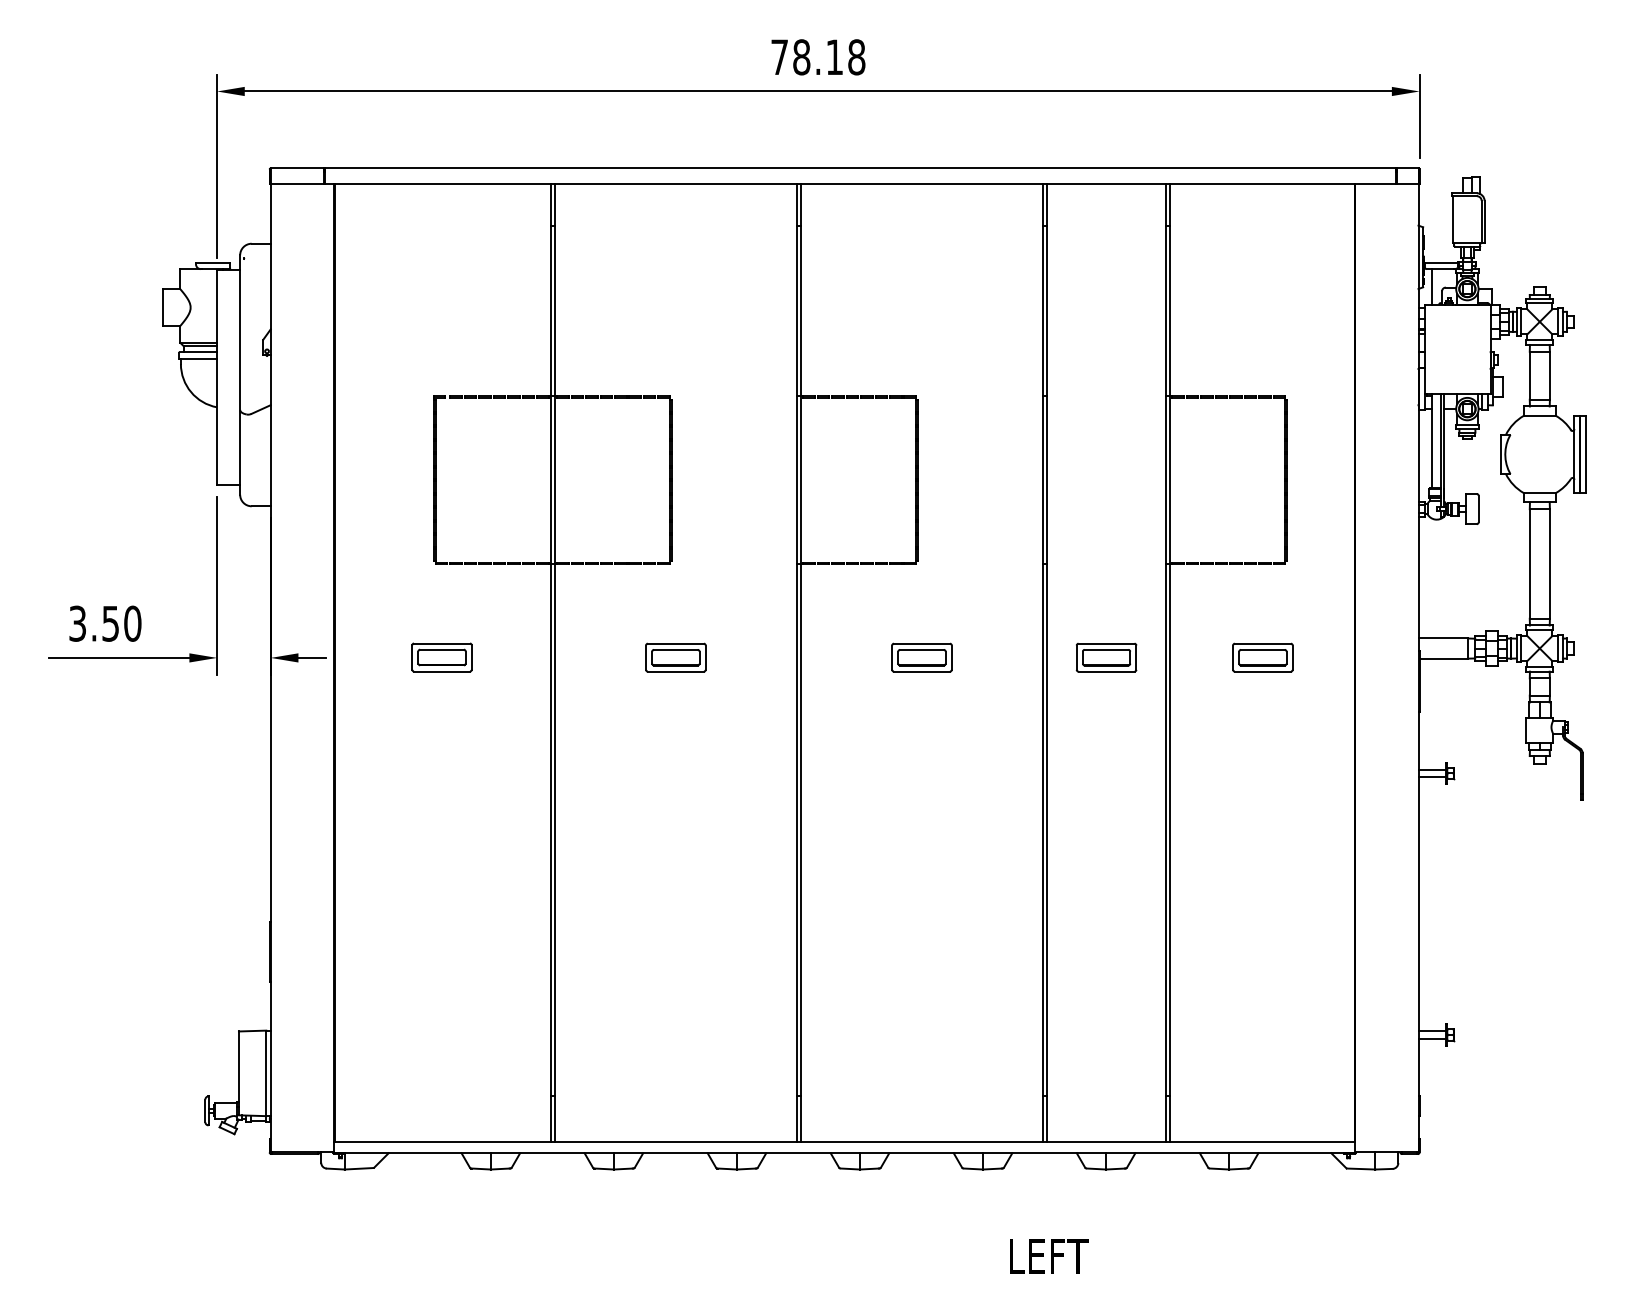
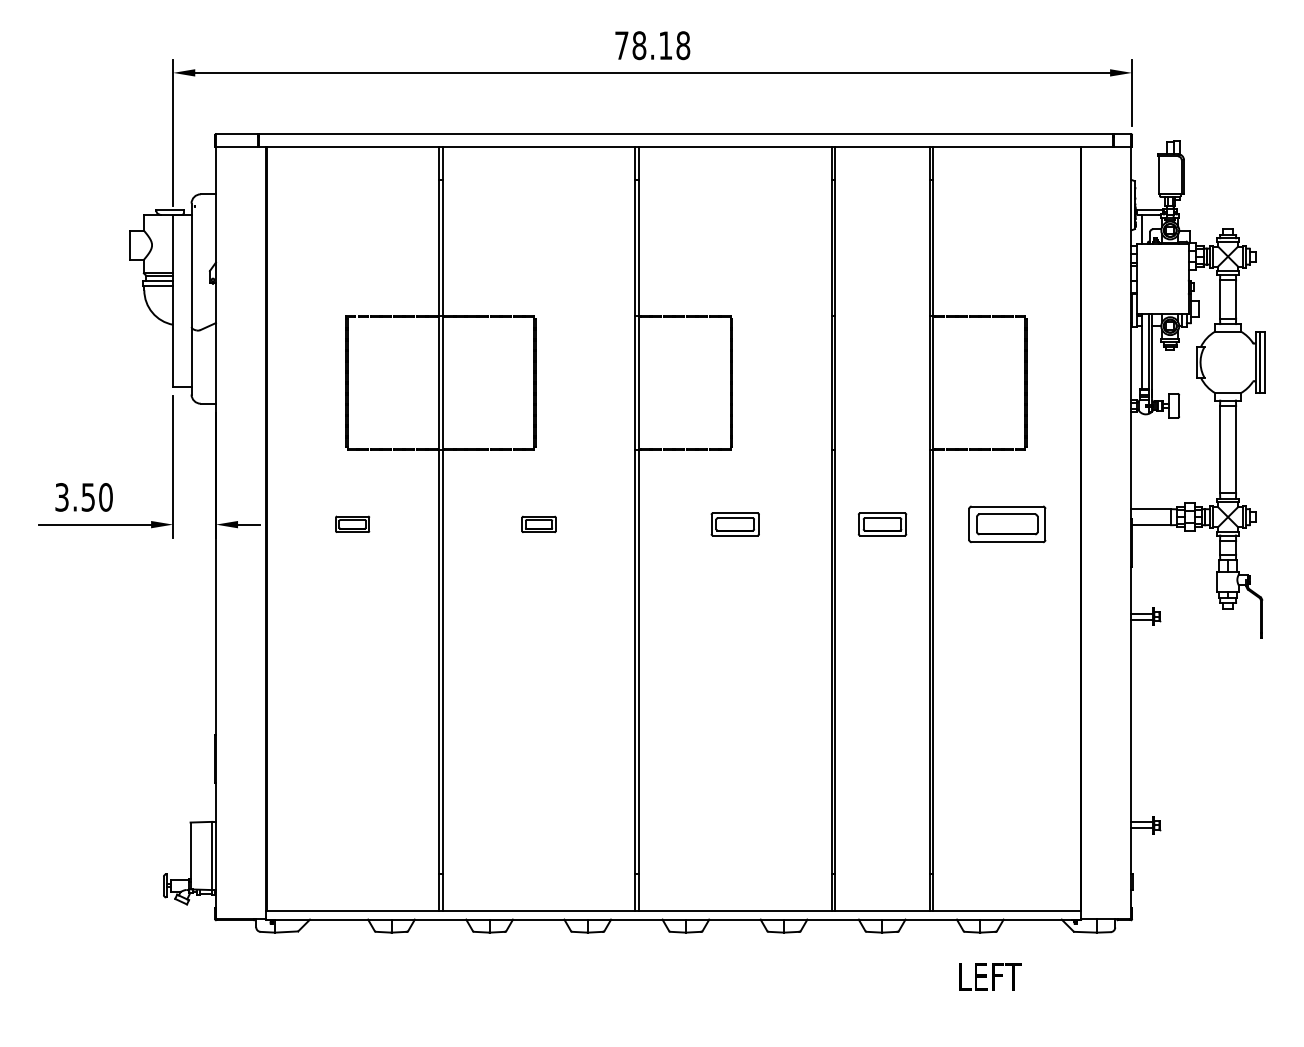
part: (441, 657) -> (352, 524), size x0.7
part: (675, 657) -> (538, 524), size x0.7
part: (1262, 657) -> (1006, 524), size x1.6
text: (1048, 1255) -> (990, 976), moved

